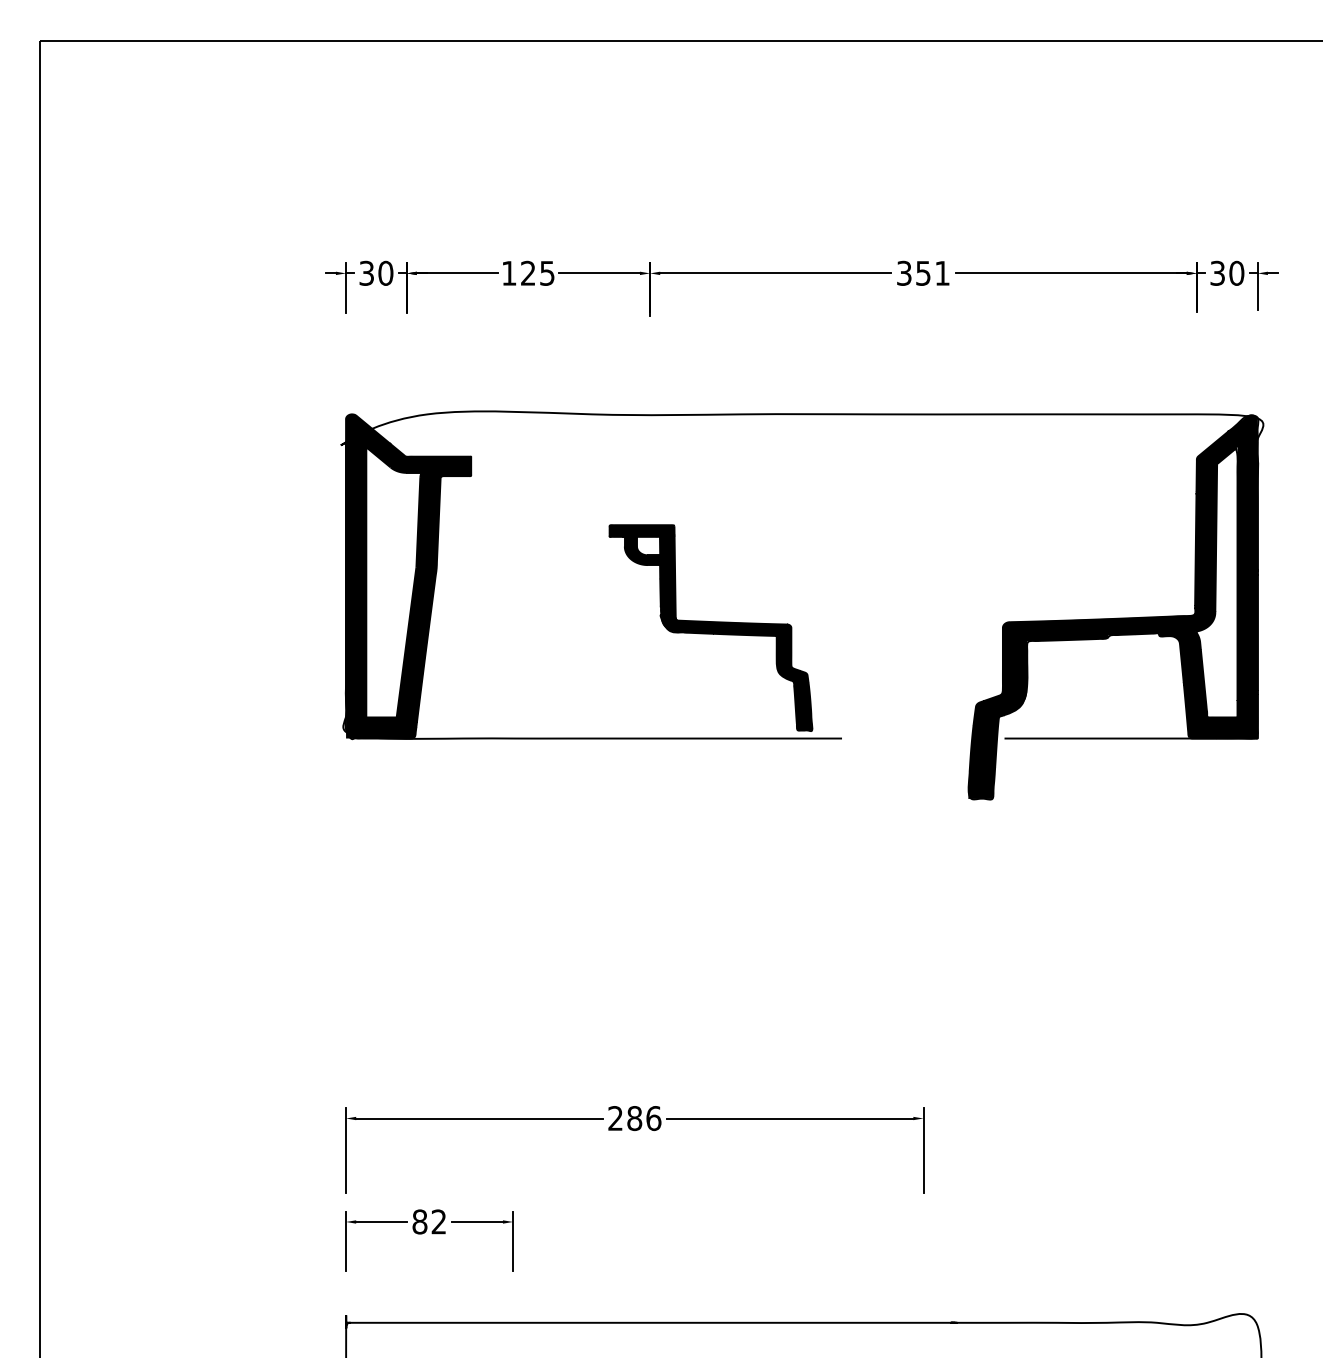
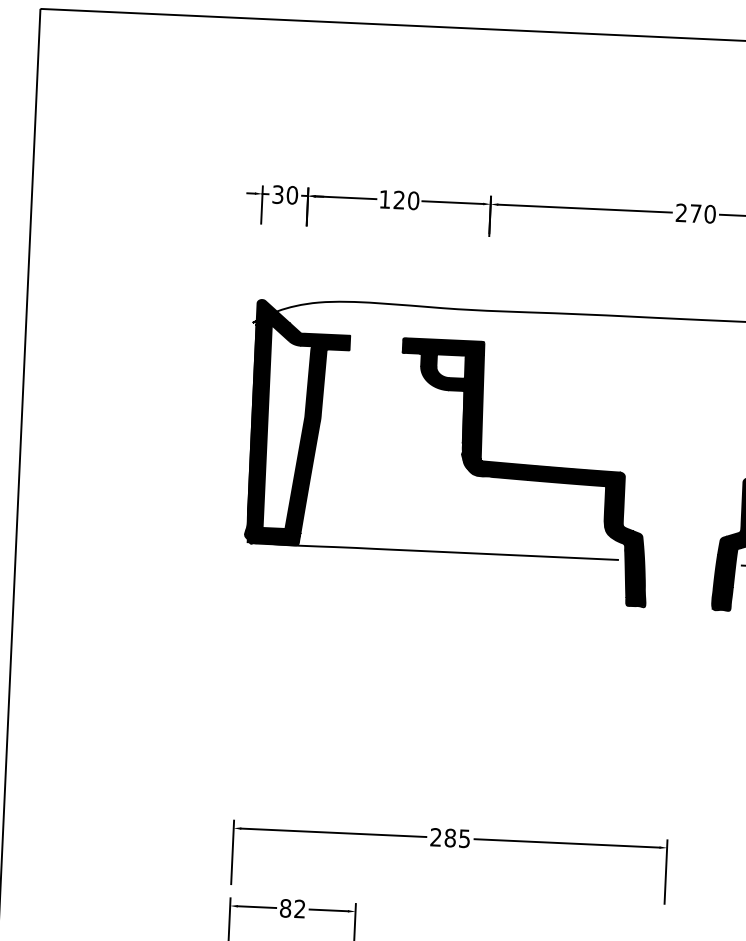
text: (547, 272) -> (413, 200), 125 -> 120
text: (923, 272) -> (695, 212), 351 -> 270
part: (710, 627) -> (523, 472), size x1.67
text: (653, 1118) -> (464, 838), 286 -> 285

